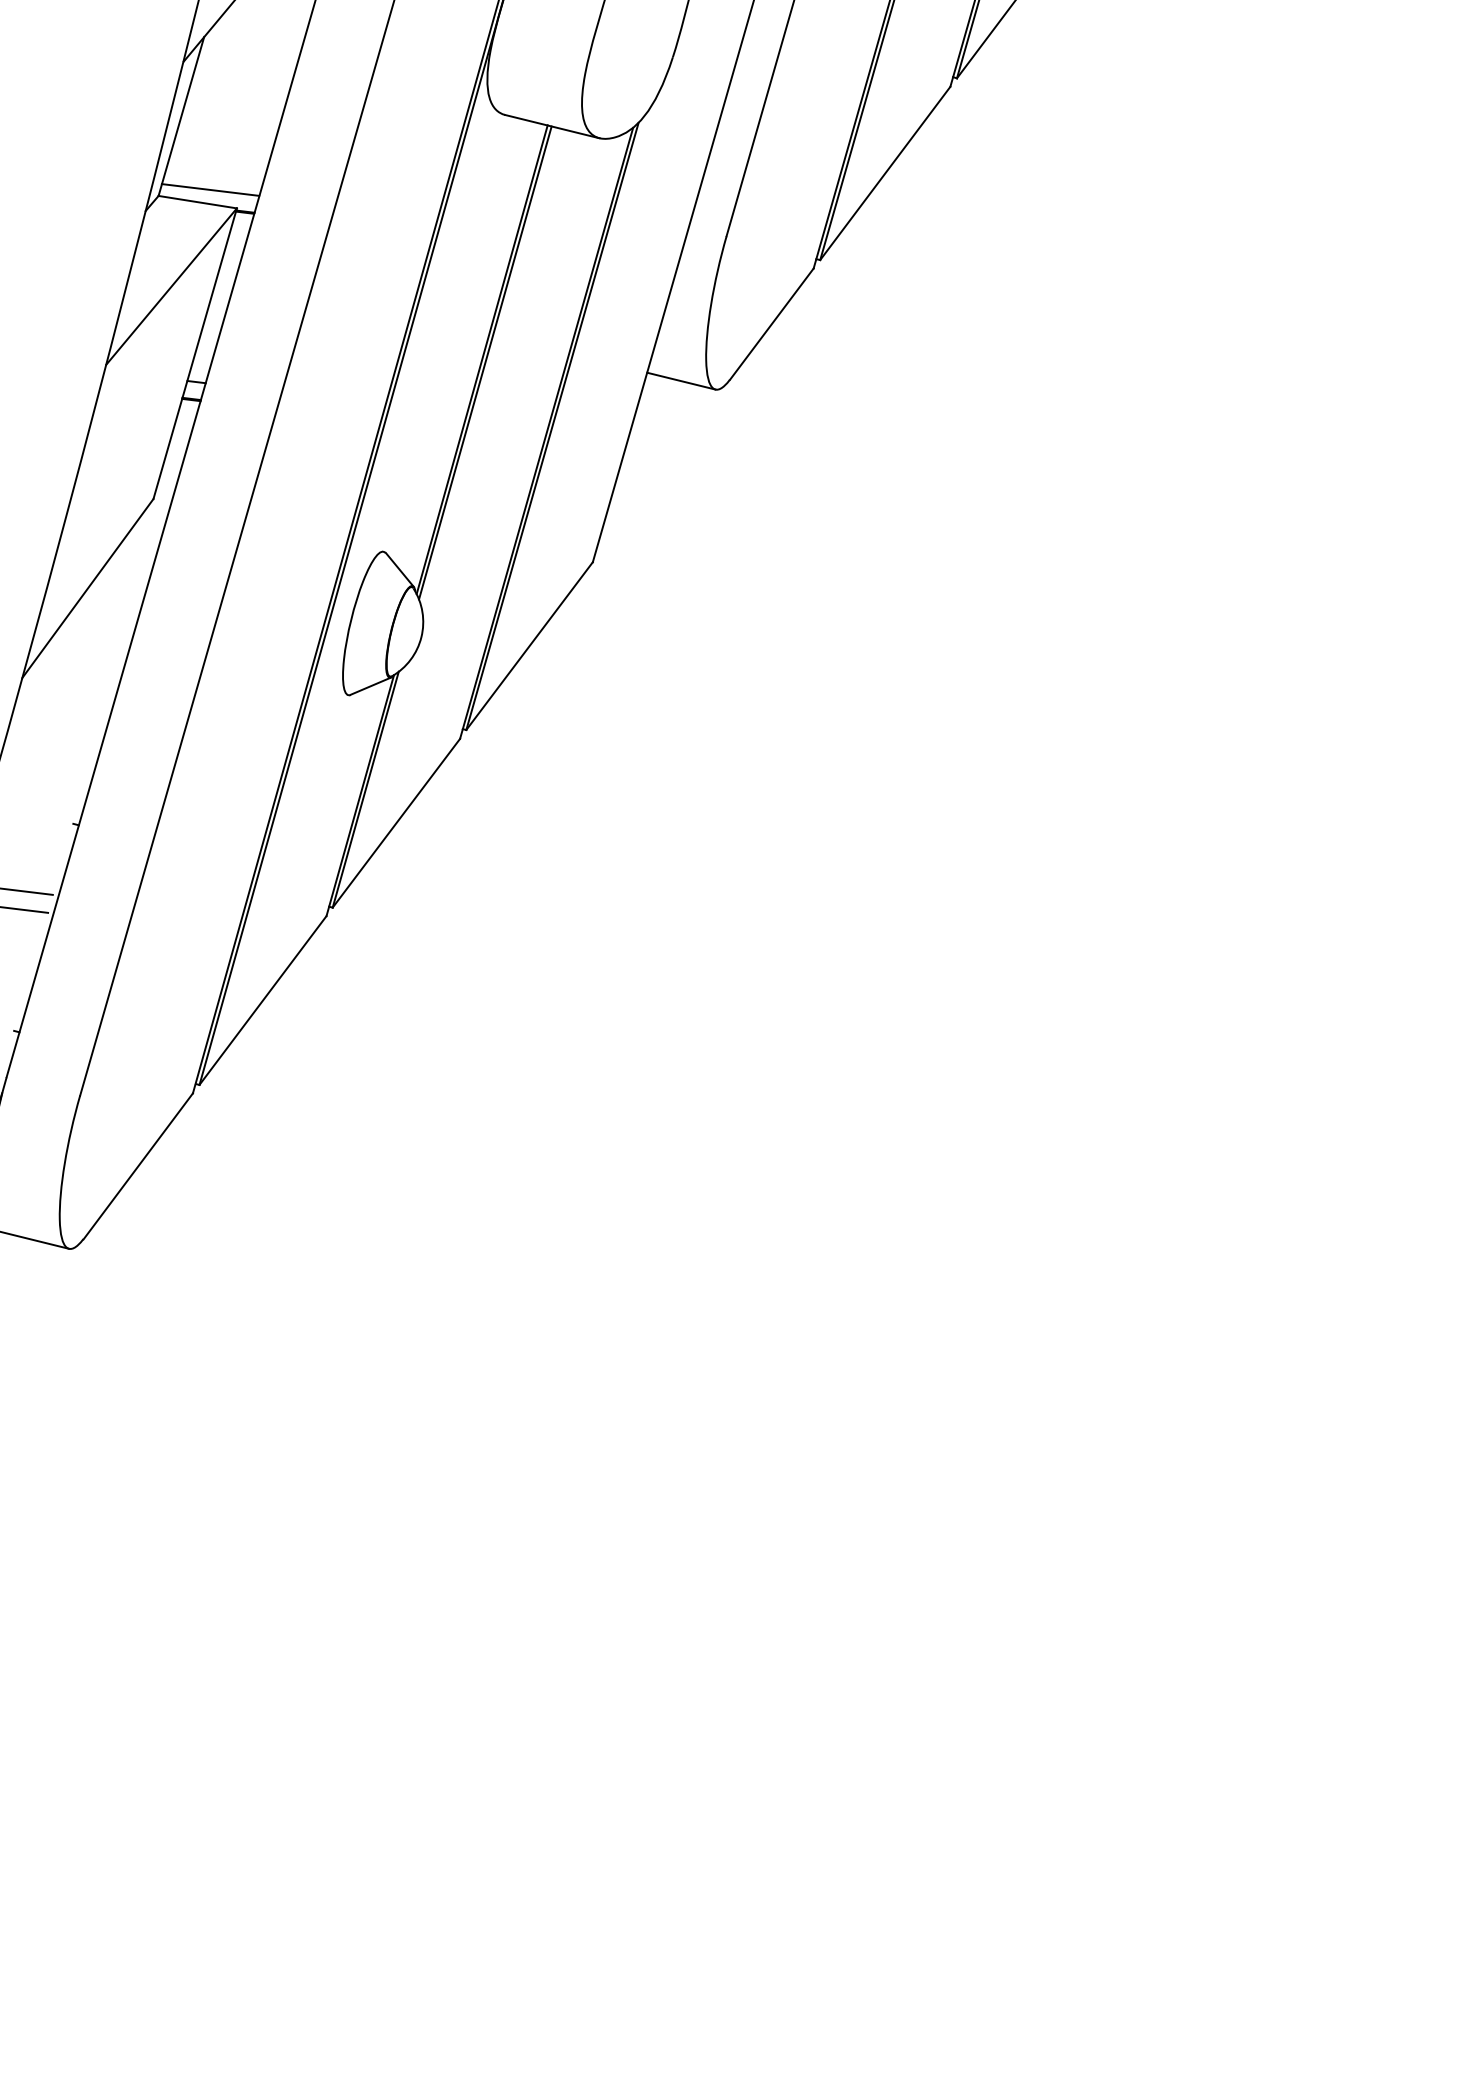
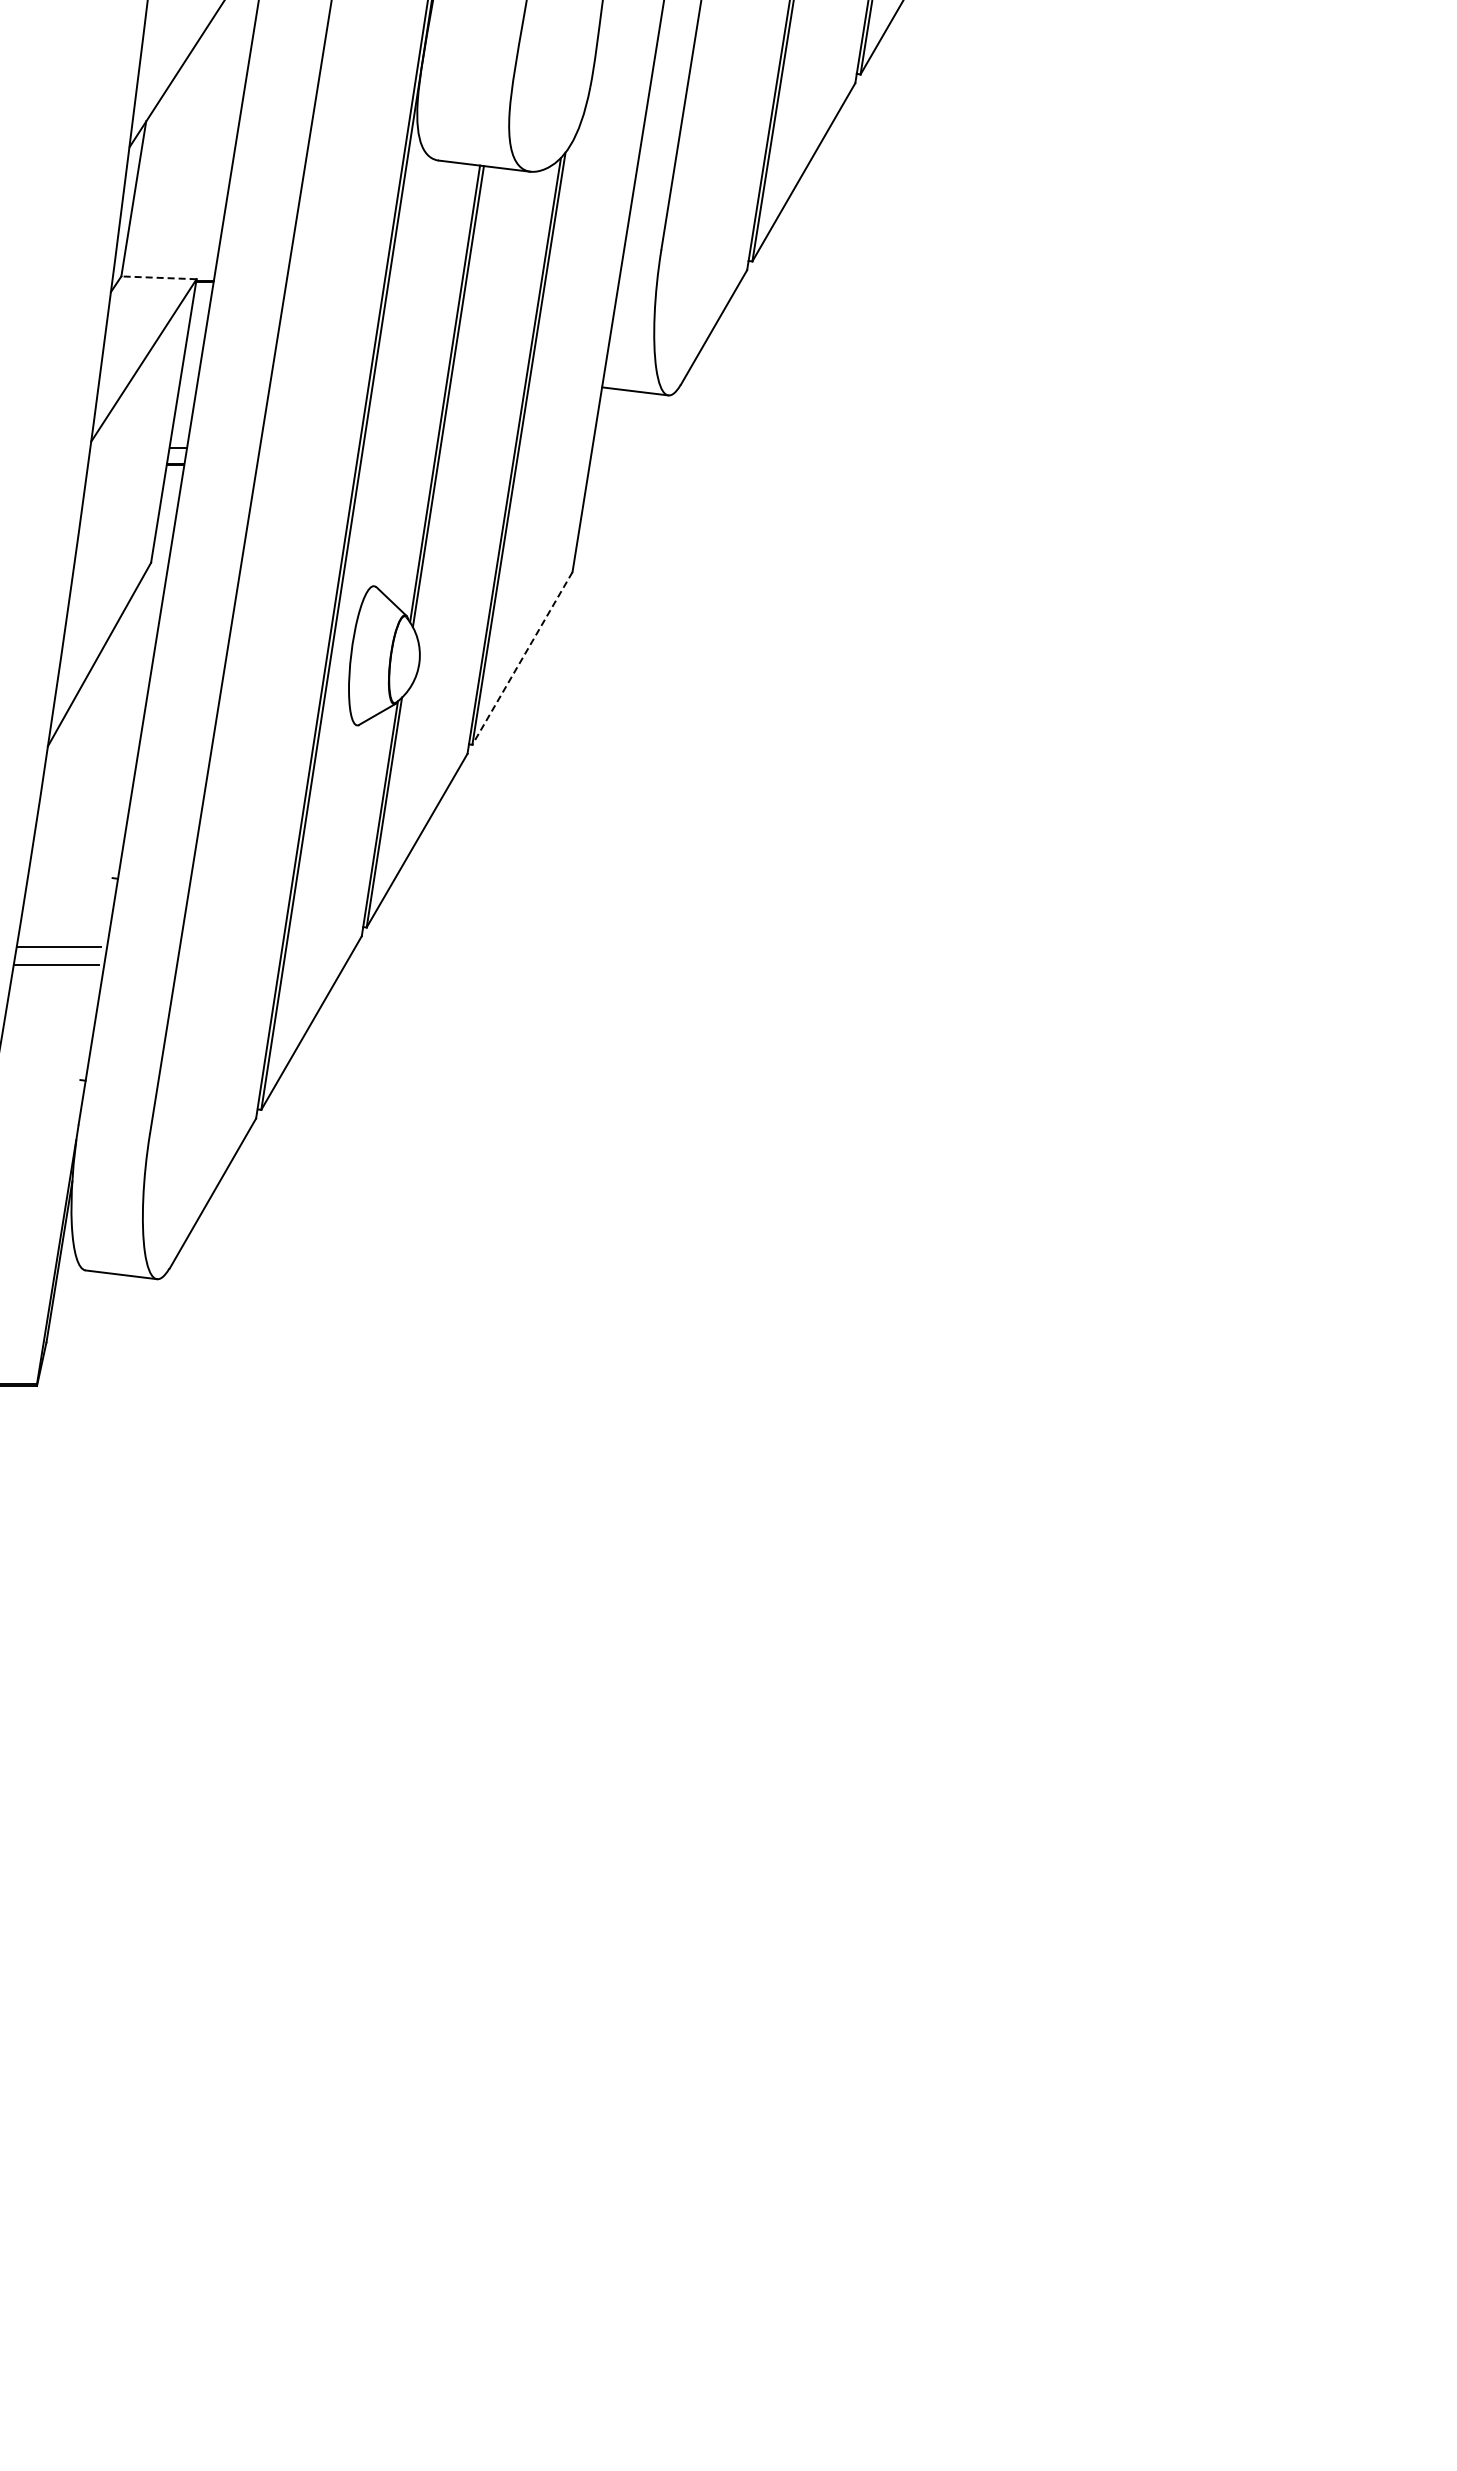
line: (210, 189) -> (169, 264), removed
line: (197, 201) -> (158, 277), solid -> dashed
line: (529, 646) -> (522, 658), solid -> dashed

